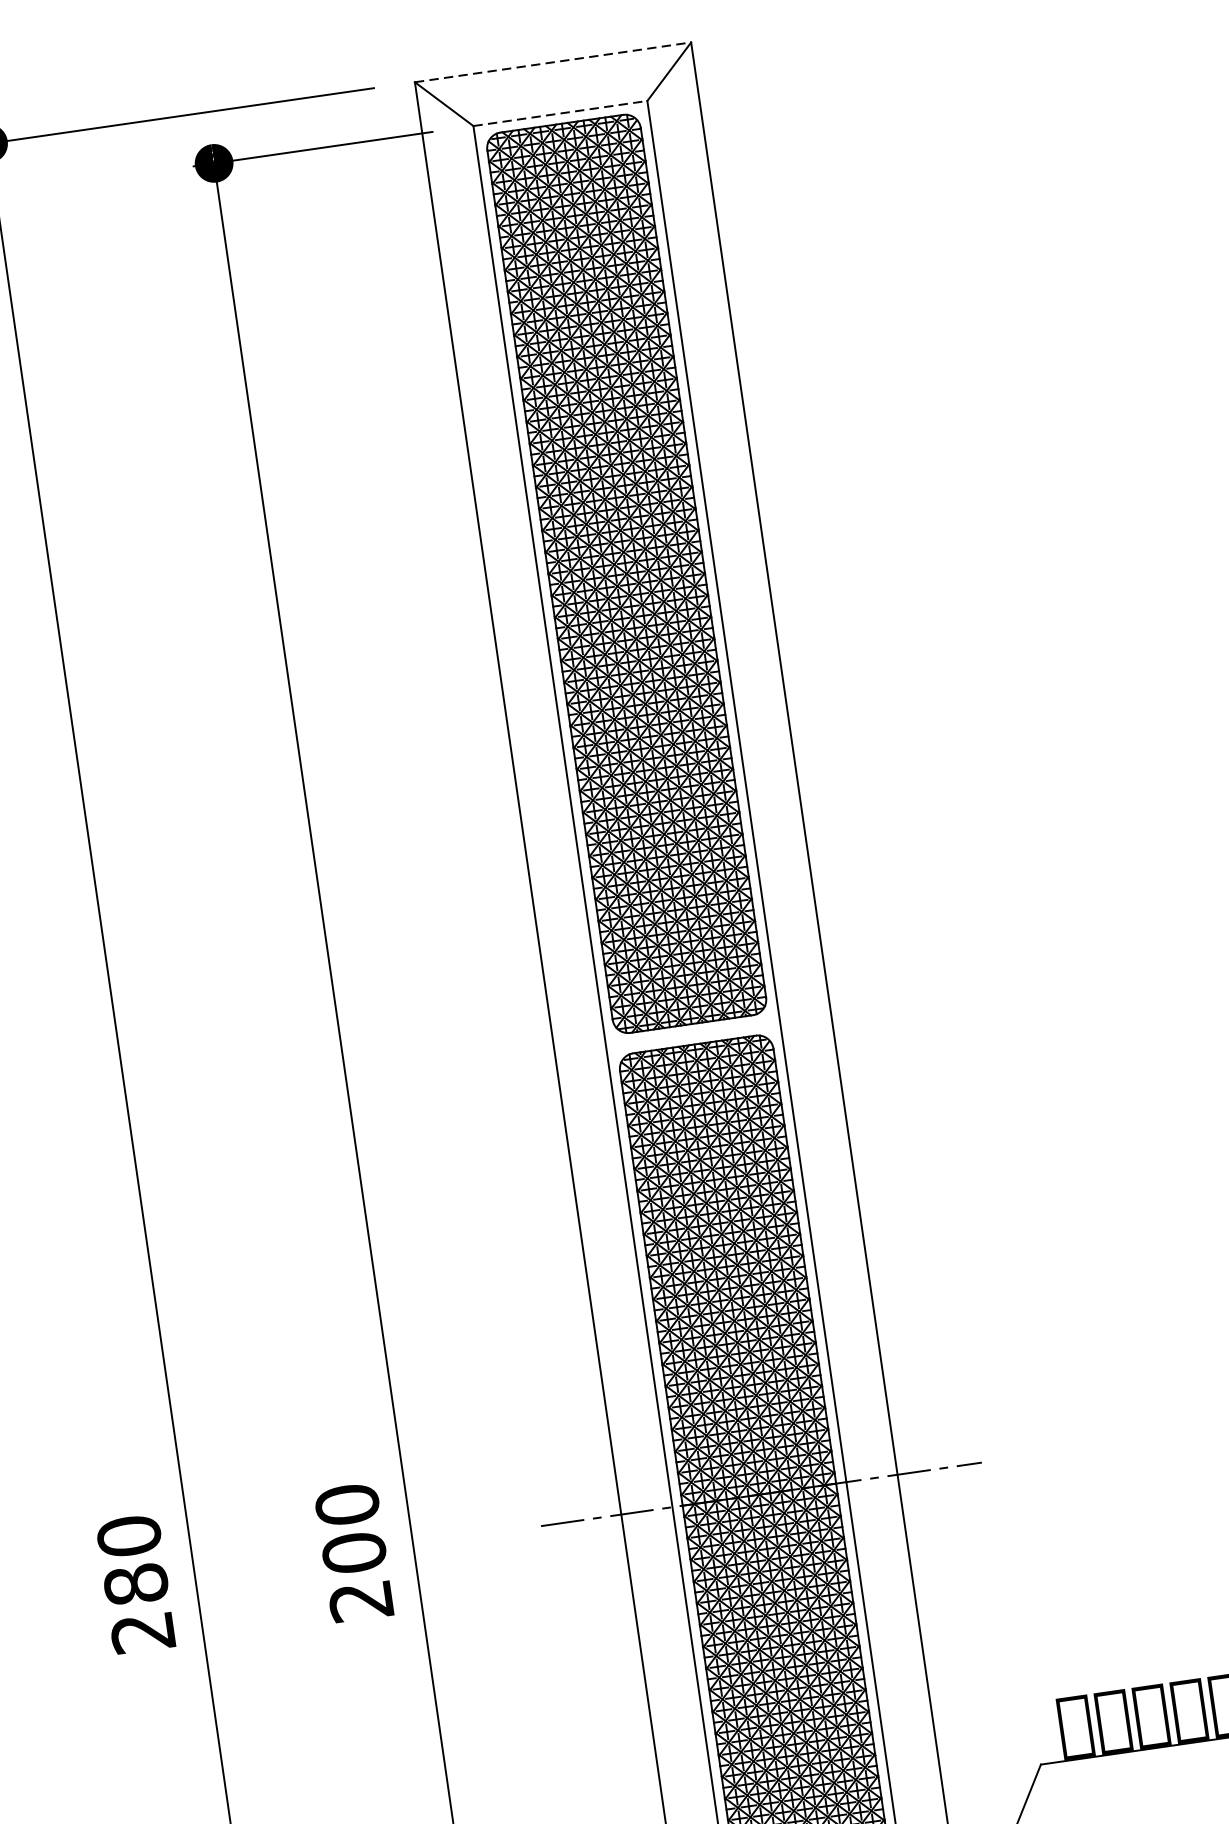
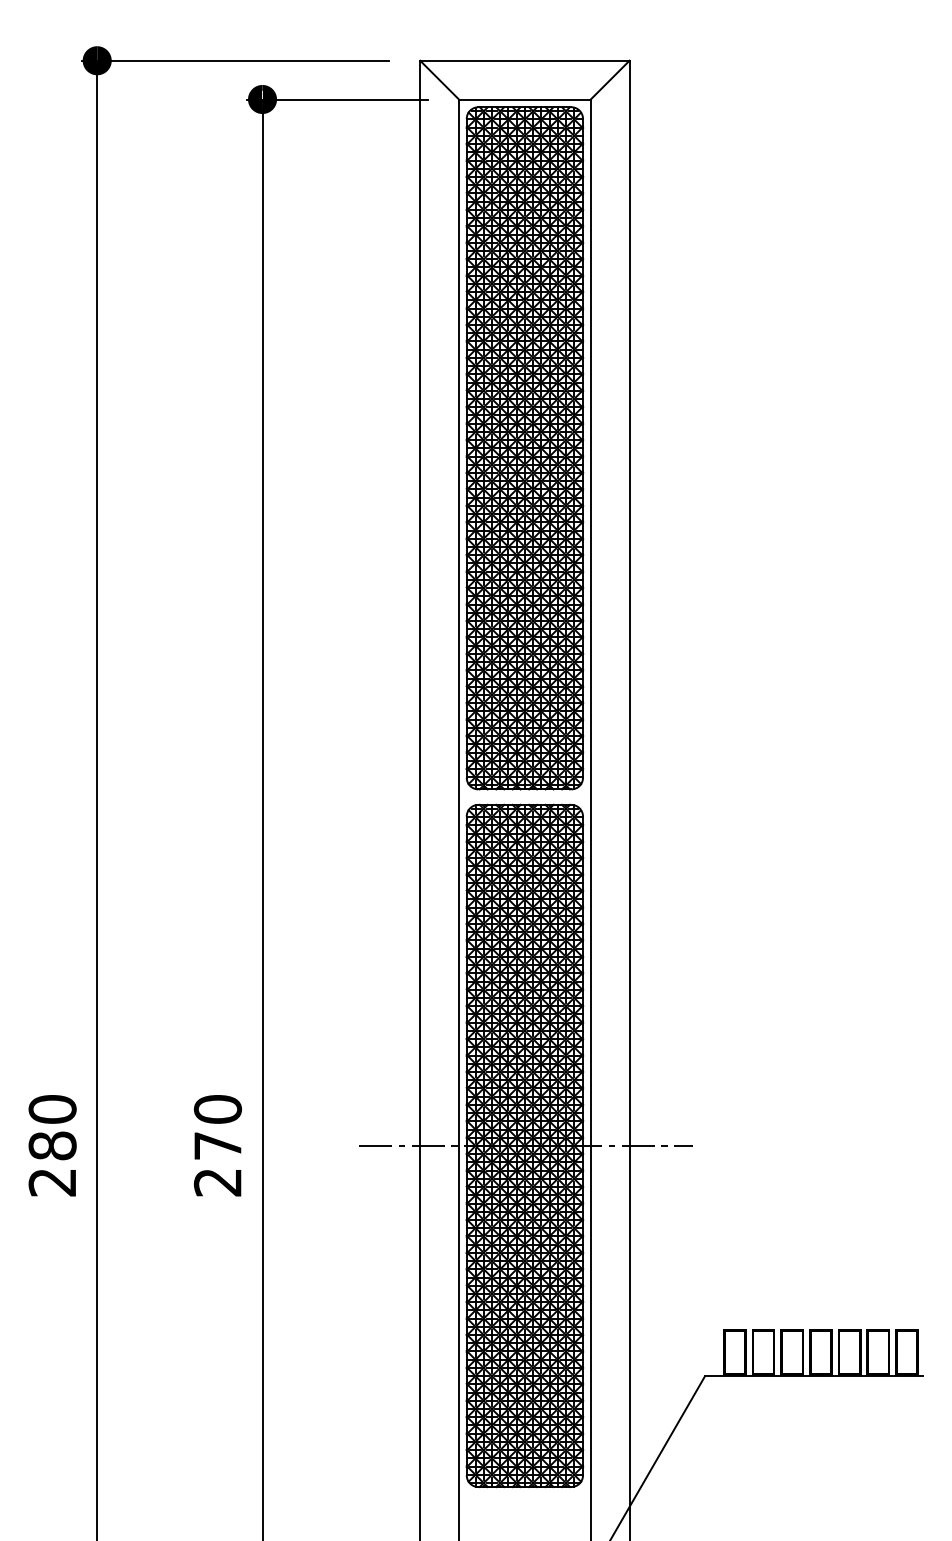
line: (552, 62) -> (524, 60), dashed -> solid
line: (559, 113) -> (524, 99), dashed -> solid
text: (353, 1552) -> (217, 1145), 200 -> 270

